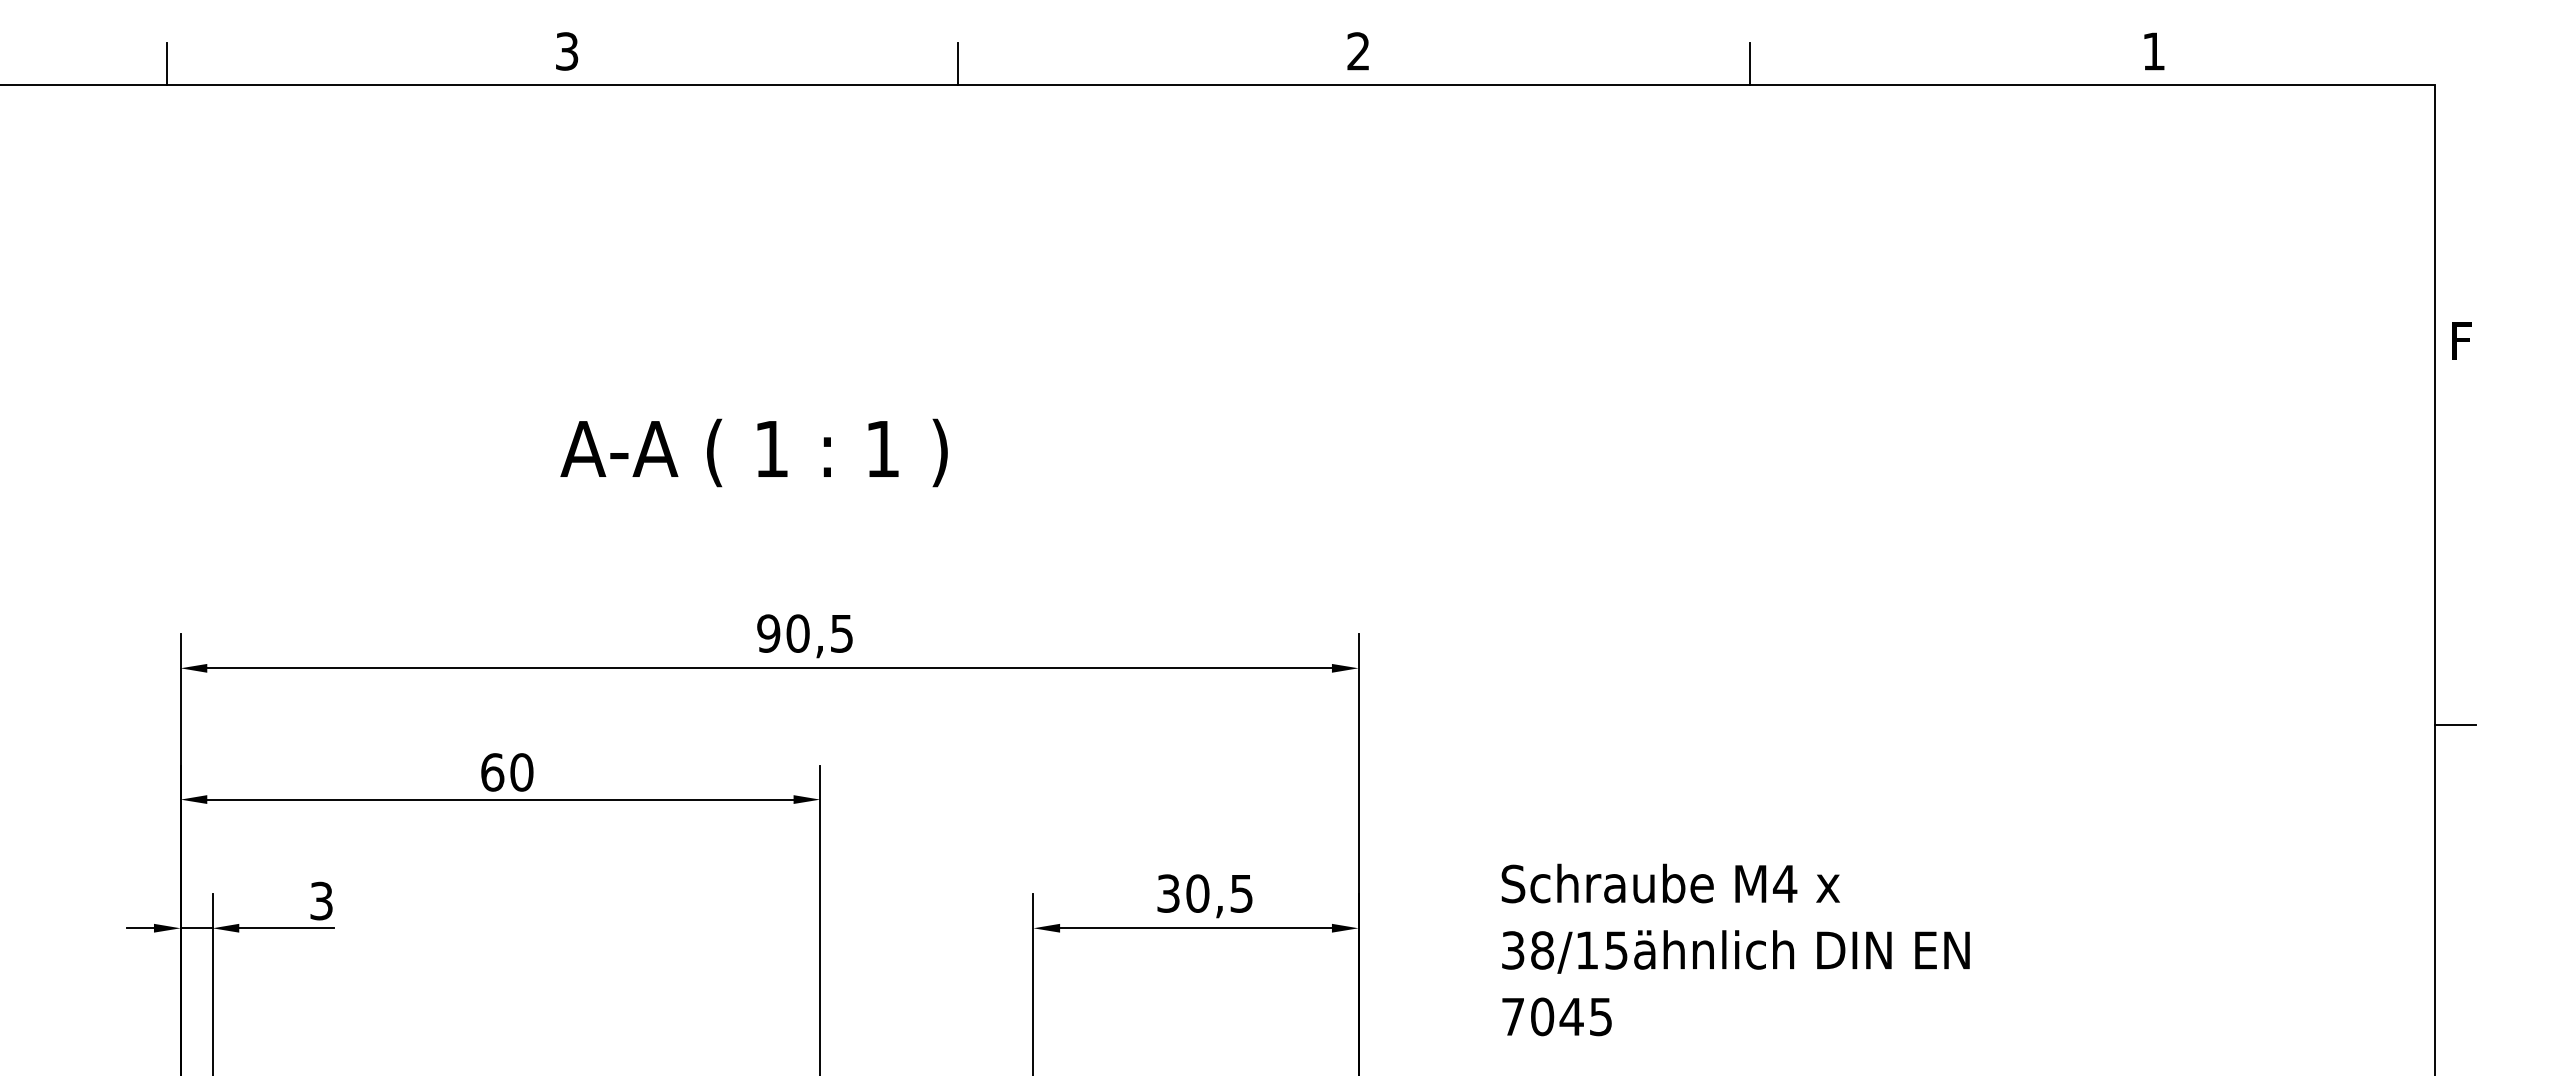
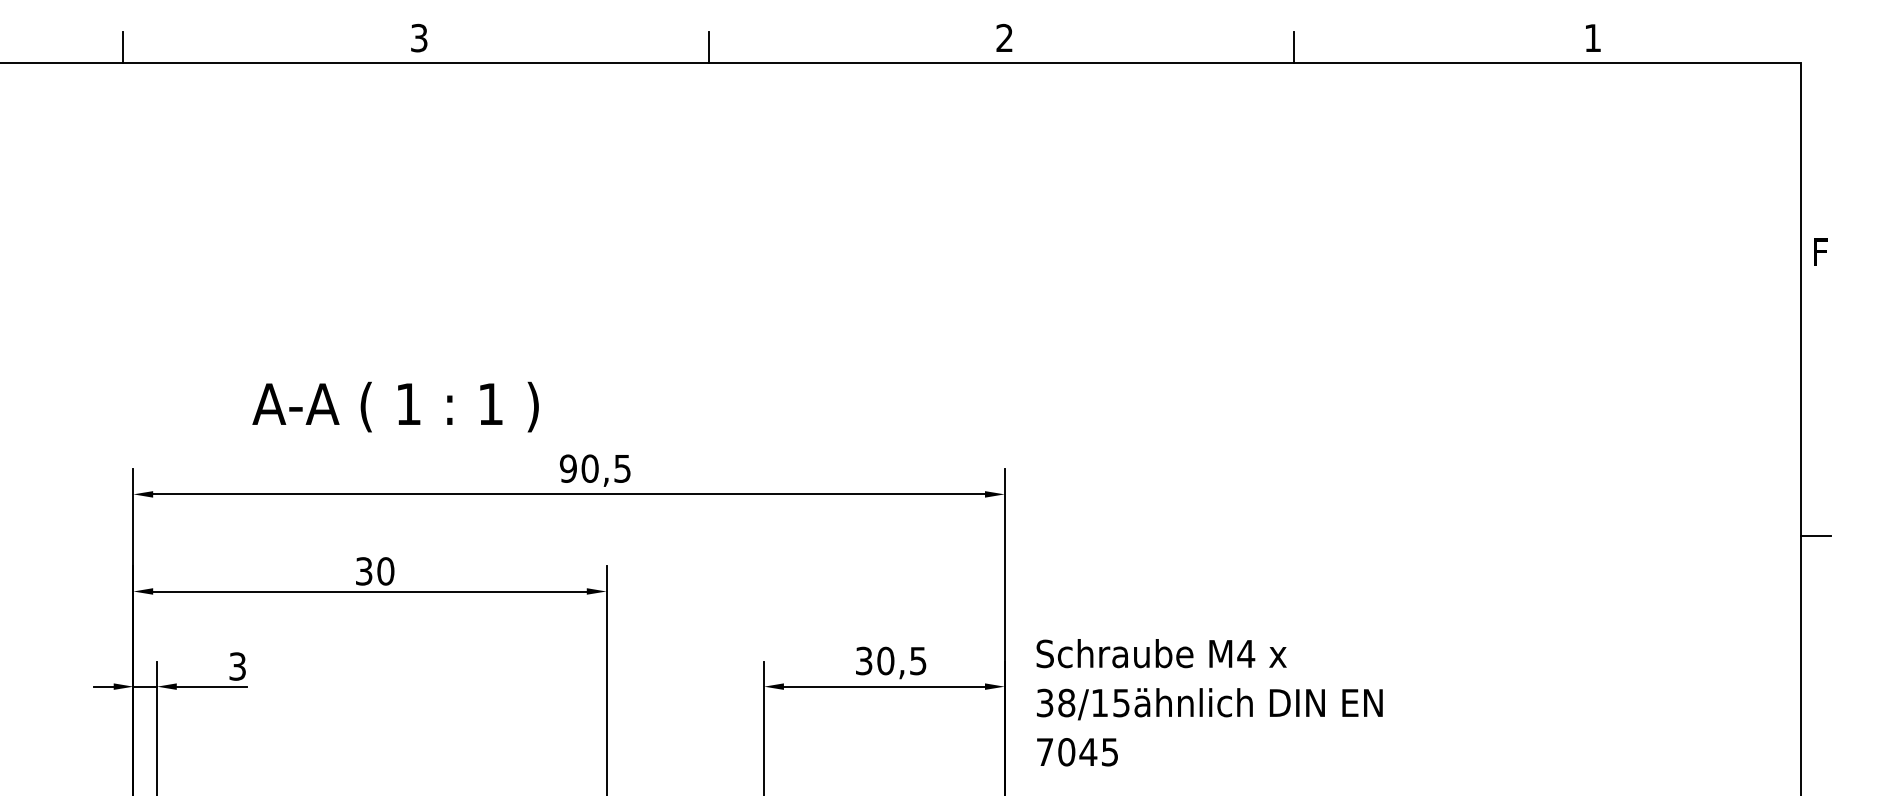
text: (753, 452) -> (395, 406), moved
text: (491, 772) -> (363, 571), 60 -> 30
text: (1735, 949) -> (1209, 702), moved

